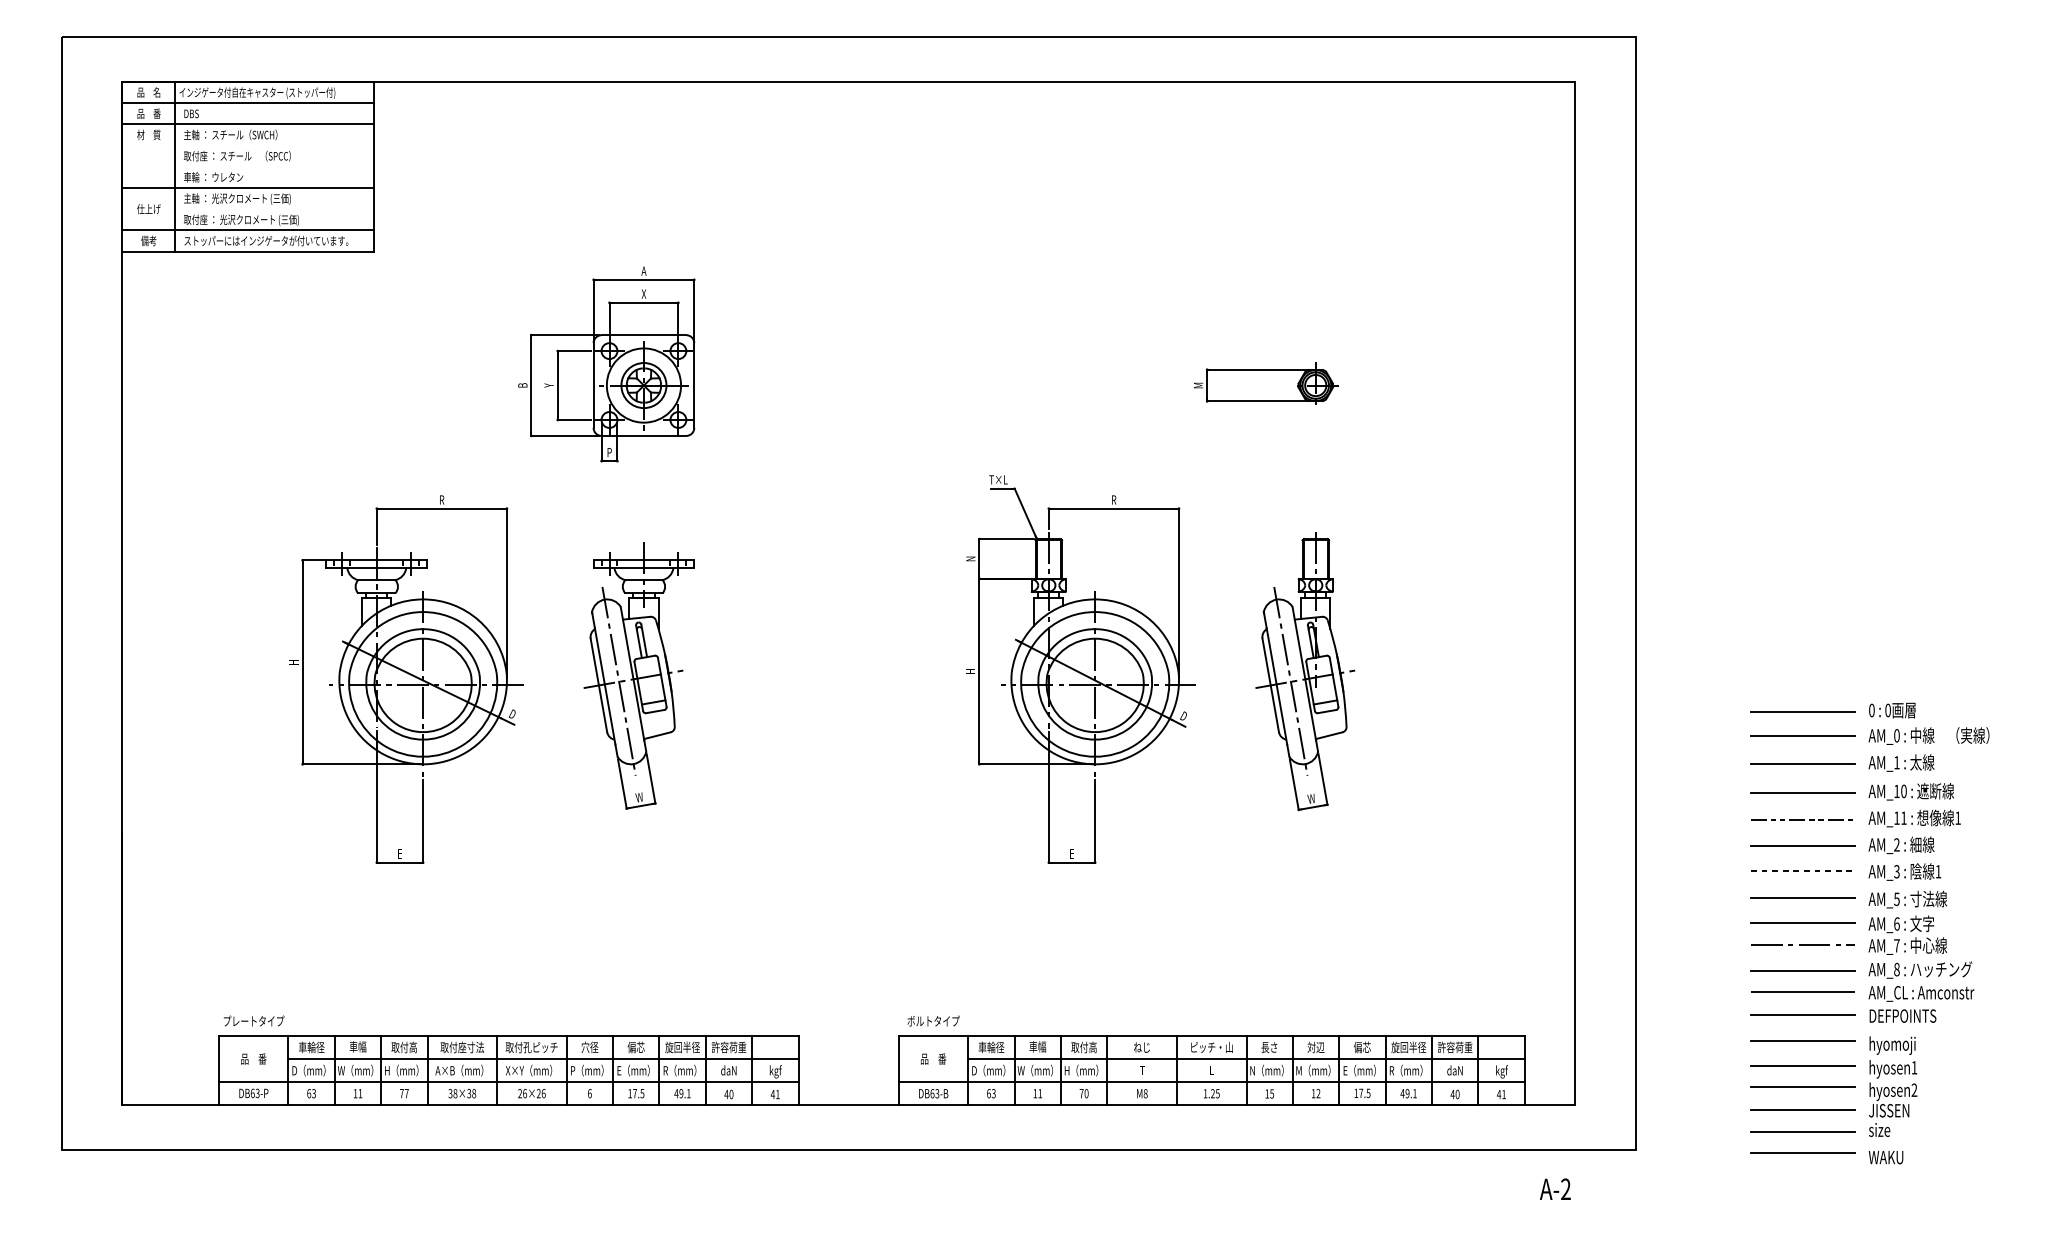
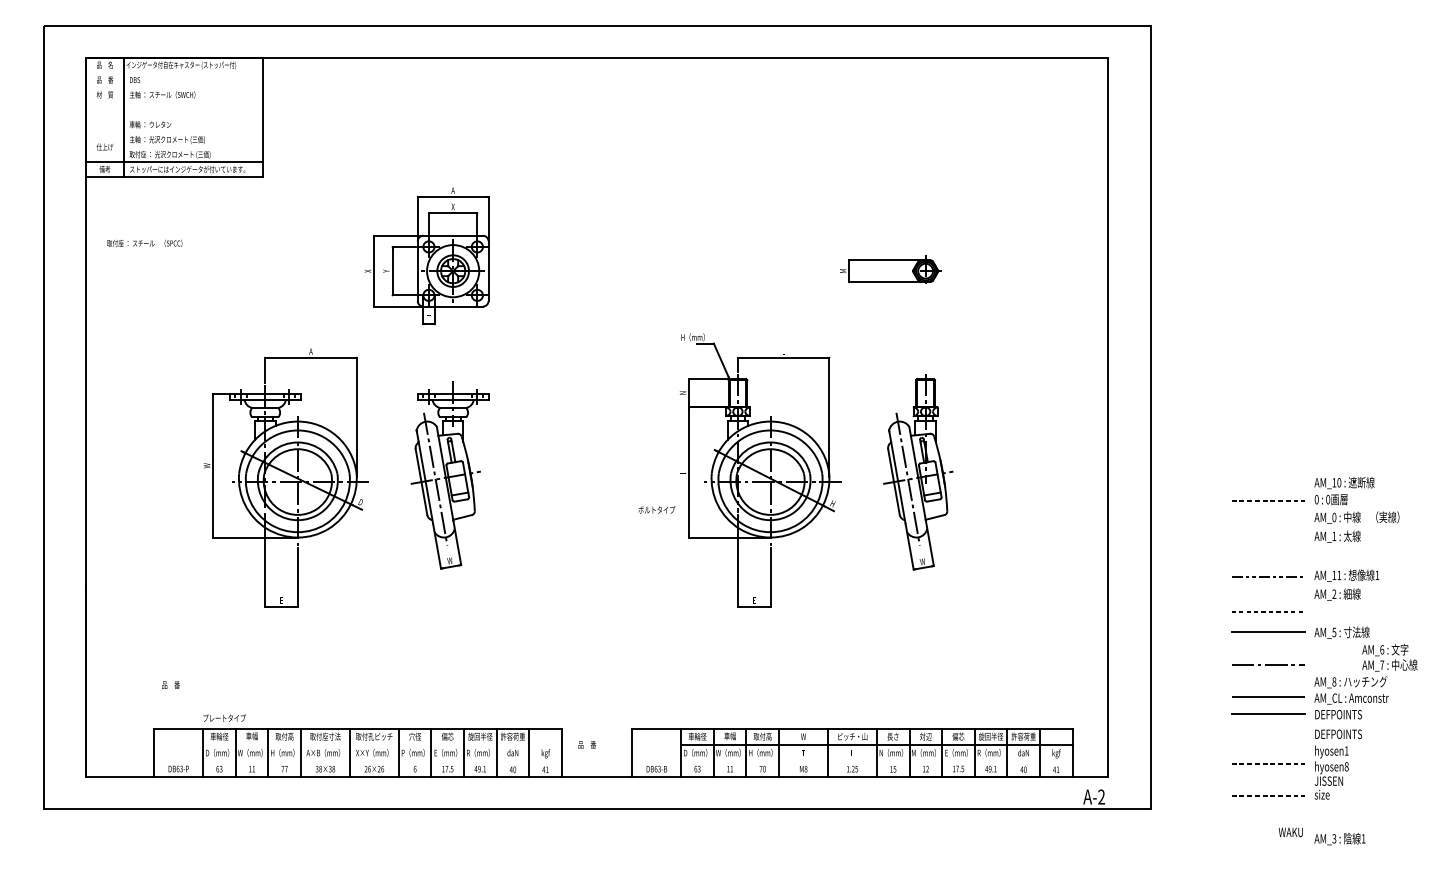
line: (248, 103) -> (175, 72), removed
line: (248, 124) -> (175, 87), removed
text: (237, 155) -> (144, 242), moved
line: (248, 188) -> (175, 132), removed
text: (522, 385) -> (367, 271), B -> X
text: (609, 452) -> (428, 318), P -> T
text: (987, 479) -> (694, 337), T×L -> H（mm）
text: (441, 499) -> (310, 351), R -> A
text: (1114, 499) -> (784, 351), R -> L
text: (293, 661) -> (206, 465), H -> W
line: (1803, 711) -> (1268, 500), solid -> dashed
text: (1183, 716) -> (832, 503), D -> H
line: (1802, 735) -> (1267, 517), removed
line: (1802, 764) -> (1267, 537), removed
text: (1911, 791) -> (1344, 482), moved
line: (1802, 792) -> (1267, 557), removed
line: (1802, 846) -> (1267, 595), removed
text: (1904, 871) -> (1339, 838), moved
line: (1802, 923) -> (1267, 649), removed
text: (1907, 934) -> (1389, 657), moved
line: (1802, 971) -> (1267, 683), removed
text: (253, 1020) -> (224, 717), moved
text: (933, 1020) -> (656, 509), moved
line: (1802, 1040) -> (1267, 731), removed
text: (1902, 1045) -> (1338, 735), hyomoji -> DEFPOINTS
text: (1141, 1047) -> (803, 736), ねじ -> W
text: (253, 1058) -> (170, 684), moved
text: (933, 1058) -> (587, 744), moved
line: (543, 1059) -> (382, 745), removed
line: (1802, 1065) -> (1267, 749), removed
line: (508, 1082) -> (357, 761), removed
line: (1211, 1082) -> (852, 761), removed
line: (1803, 1086) -> (1268, 764), solid -> dashed
text: (1914, 1090) -> (1346, 766), hyosen2 -> hyosen8
line: (1802, 1110) -> (1267, 781), removed
line: (1803, 1131) -> (1268, 795), solid -> dashed
line: (1802, 1152) -> (1267, 810), removed
text: (1885, 1157) -> (1290, 832), moved
text: (1555, 1188) -> (1094, 796), moved

